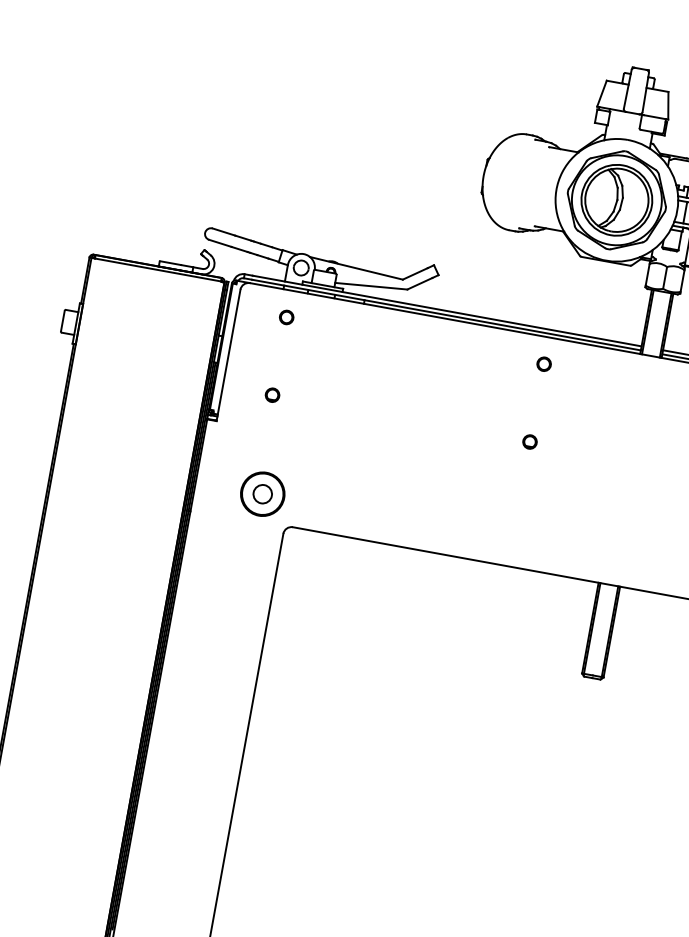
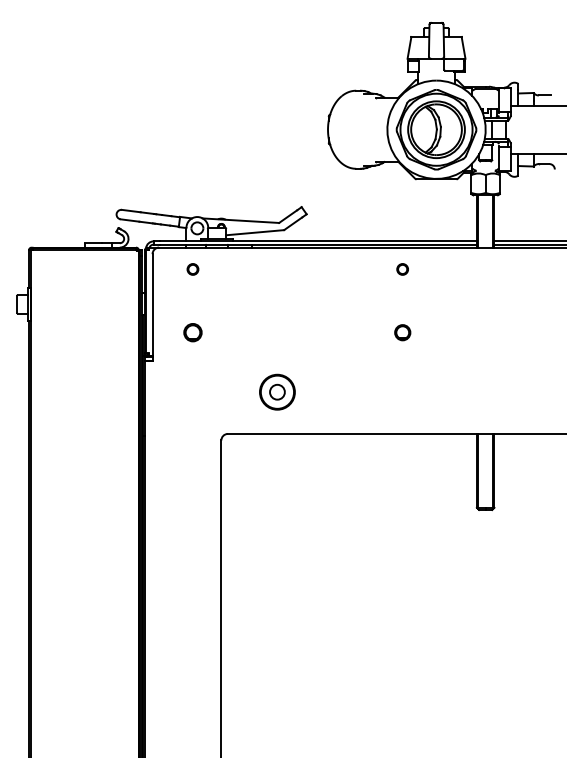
part: (272, 394) -> (192, 332), size x1.6
part: (529, 441) -> (402, 332), size x1.4
part: (262, 493) -> (277, 391), moved

